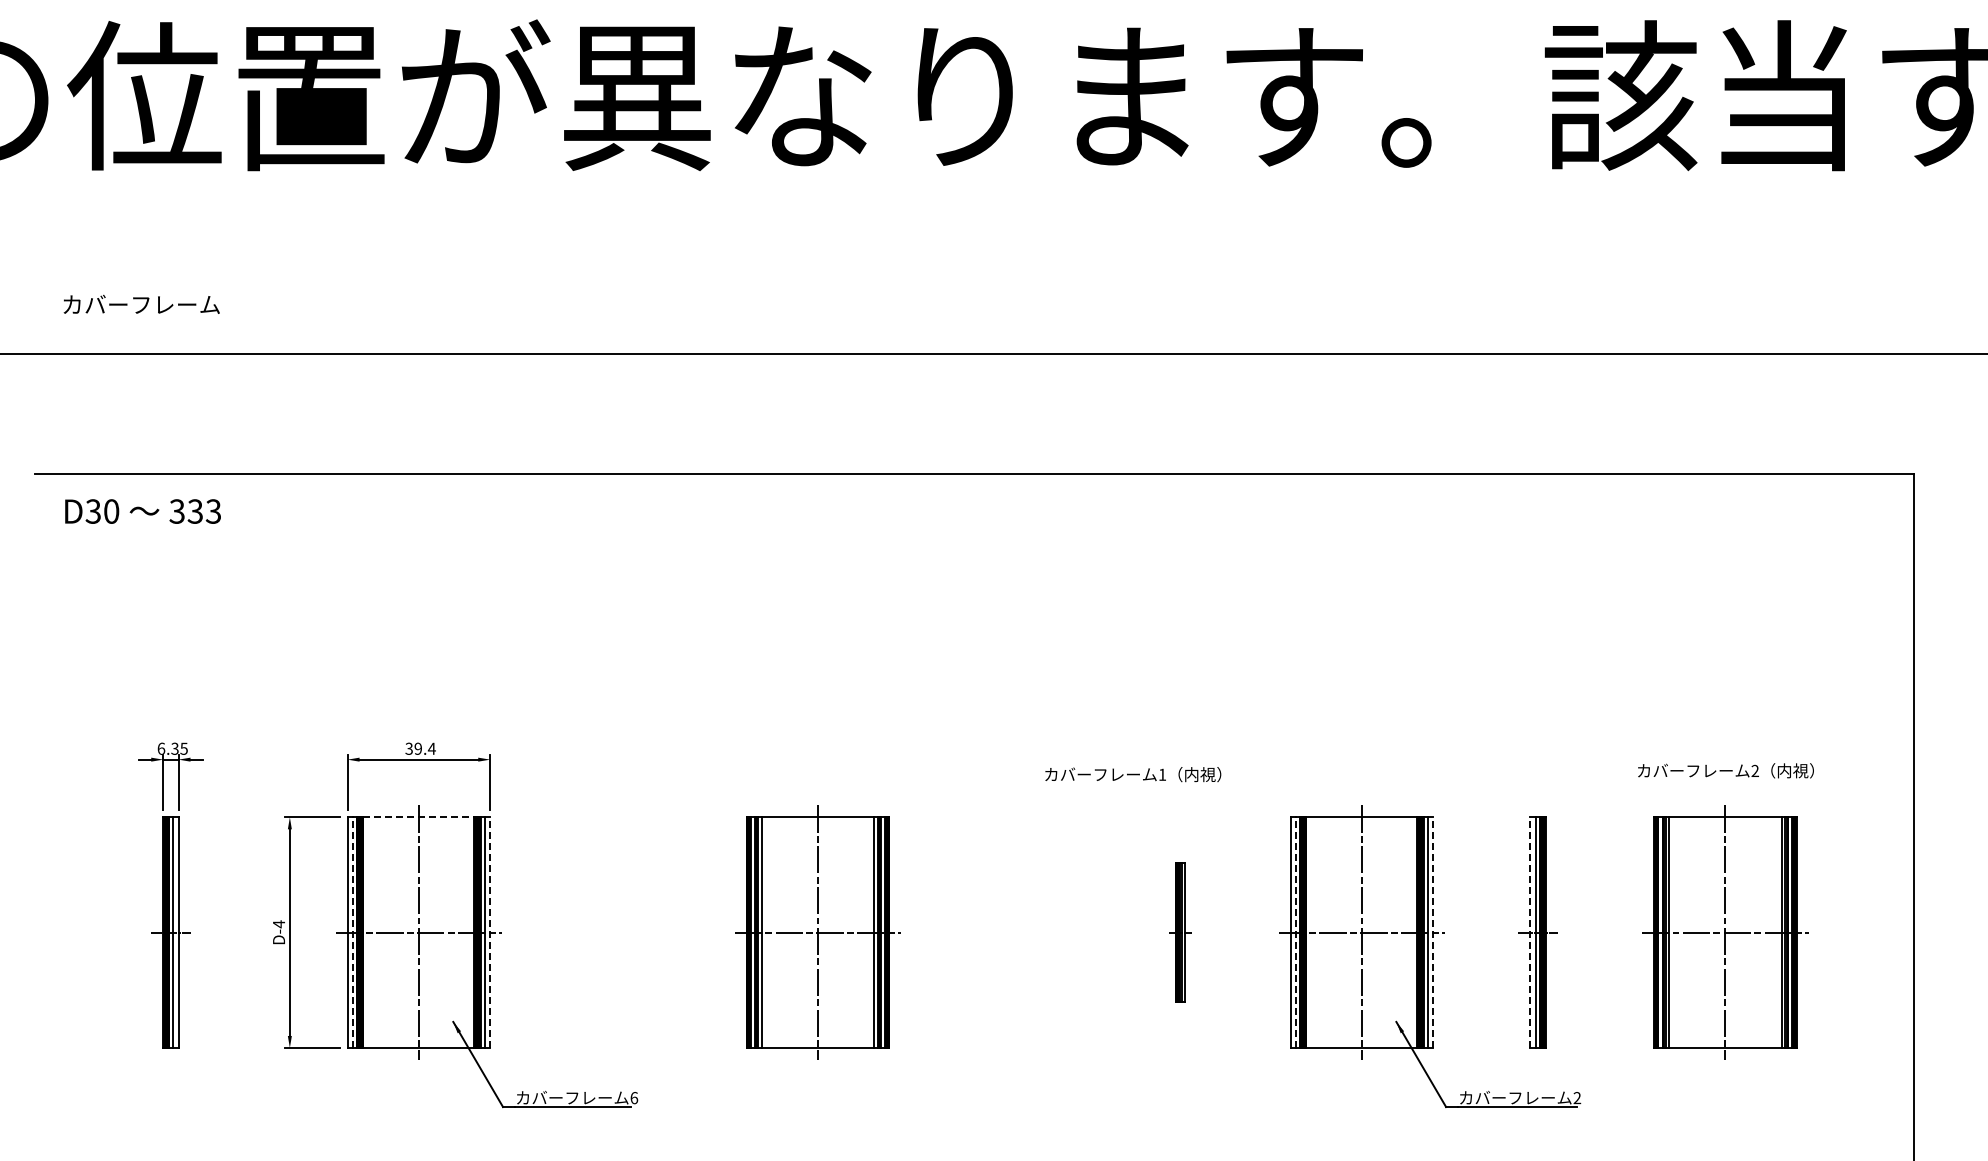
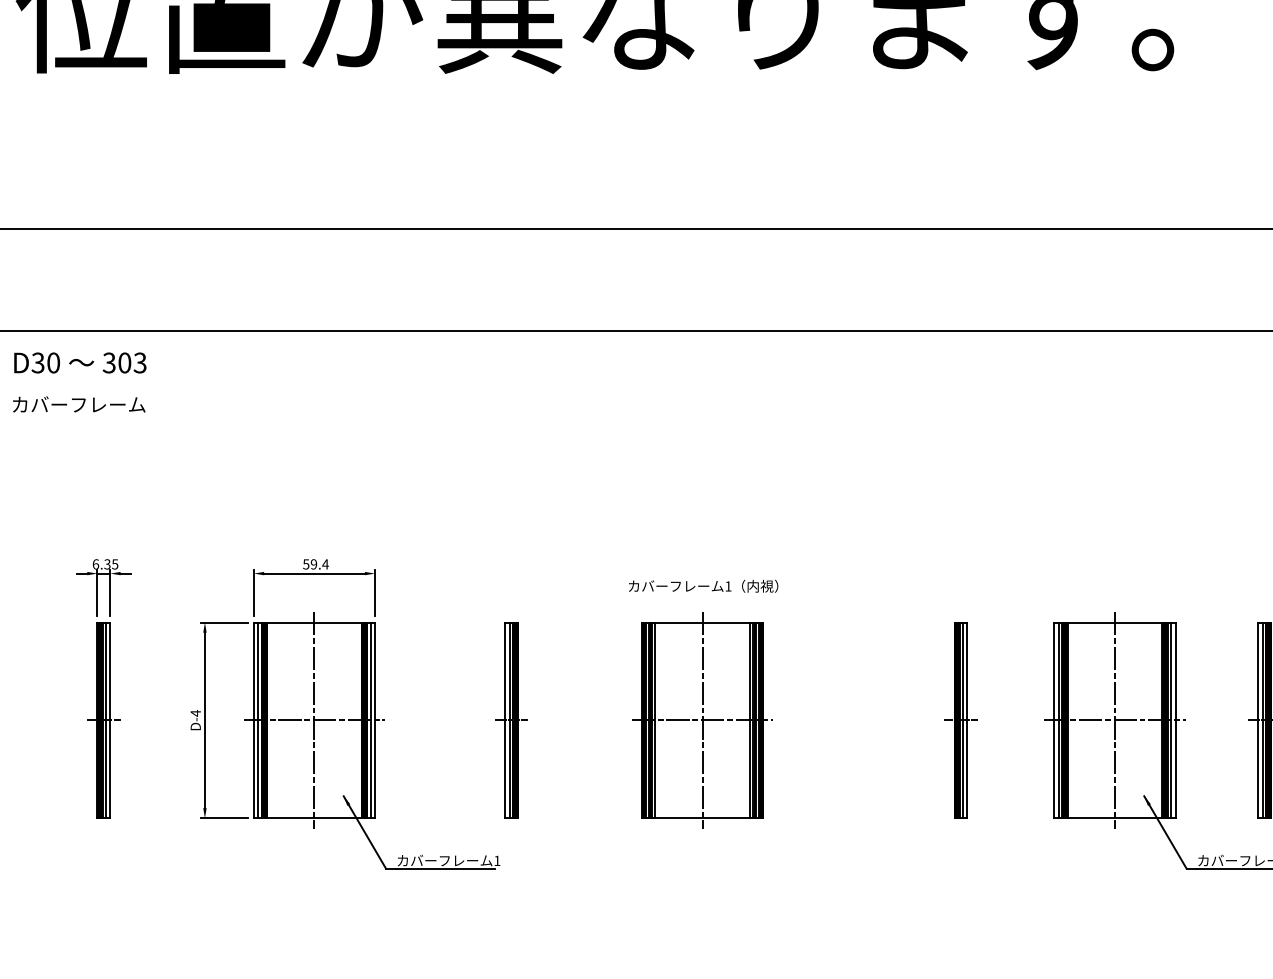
text: (141, 303) -> (79, 403), moved
text: (194, 511) -> (124, 362), 333 -> 303
text: (409, 748) -> (306, 564), 39.4 -> 59.4
text: (1133, 774) -> (703, 586), moved
line: (418, 817) -> (314, 622), dashed -> solid
line: (352, 932) -> (258, 720), dashed -> solid
line: (490, 932) -> (375, 720), dashed -> solid
part: (650, 932) -> (511, 720), added
part: (817, 932) -> (702, 720), moved
part: (1180, 932) -> (961, 720), size x1.67
line: (1295, 932) -> (1058, 720), dashed -> solid
line: (1433, 932) -> (1175, 720), dashed -> solid
line: (1530, 932) -> (1258, 720), dashed -> solid
text: (634, 1098) -> (497, 861), 6 -> 1

